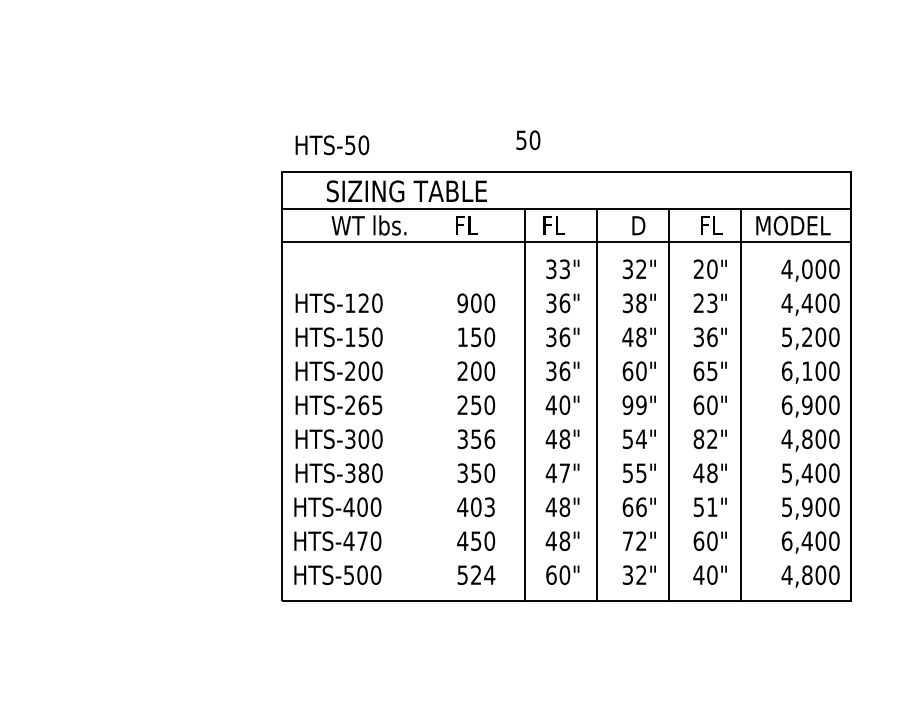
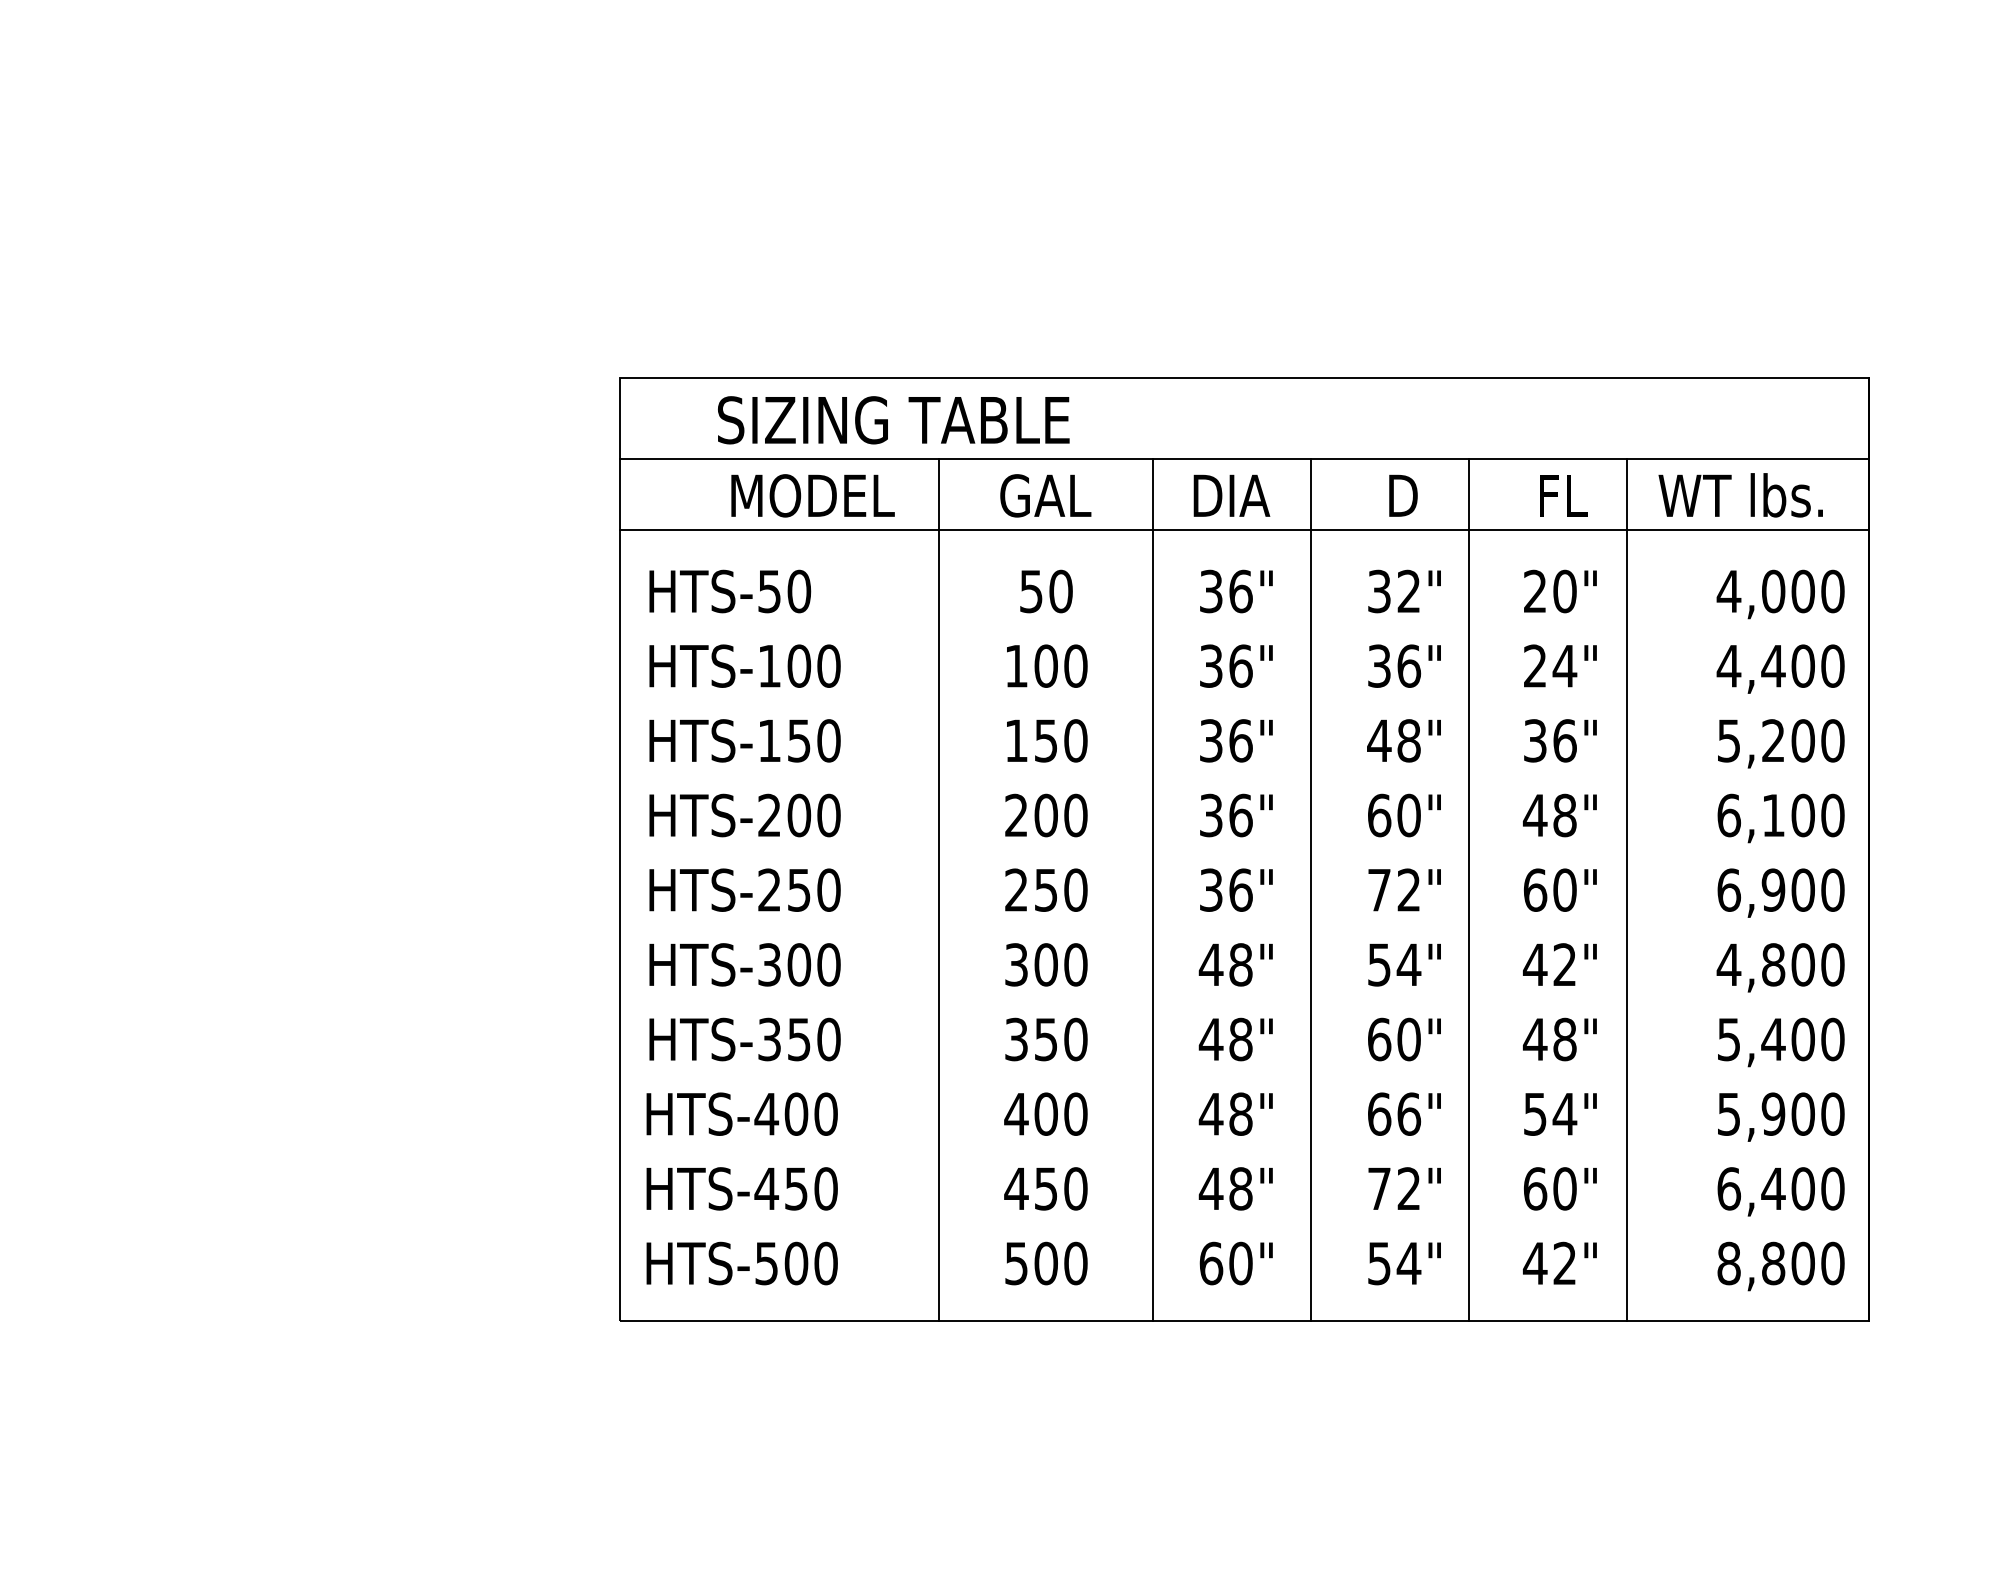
text: (528, 140) -> (1046, 591), moved
text: (332, 145) -> (730, 591), moved
text: (369, 225) -> (811, 495), WT lbs. -> MODEL
text: (475, 225) -> (1044, 495), FL -> GAL
text: (560, 225) -> (1231, 495), FL -> DIA
text: (792, 225) -> (1740, 495), MODEL -> WT lbs.
text: (564, 269) -> (1240, 591), 33" -> 36"
text: (641, 302) -> (1409, 664), 38" -> 36"
text: (363, 303) -> (798, 666), HTS-120 -> HTS-100
text: (462, 303) -> (1015, 666), 900 -> 100
text: (711, 303) -> (1563, 666), 23" -> 24"
text: (705, 371) -> (1549, 816), 65" -> 48"
line: (427, 404) -> (939, 888), added
text: (370, 405) -> (813, 890), HTS-265 -> HTS-250
text: (557, 405) -> (1224, 890), 40" -> 36"
text: (634, 405) -> (1393, 890), 99" -> 72"
text: (483, 439) -> (1062, 965), 356 -> 300
text: (698, 439) -> (1534, 965), 82" -> 42"
text: (363, 473) -> (798, 1040), HTS-380 -> HTS-350
text: (564, 473) -> (1240, 1040), 47" -> 48"
text: (634, 473) -> (1393, 1040), 55" -> 60"
text: (711, 506) -> (1563, 1112), 51" -> 54"
text: (489, 507) -> (1075, 1114), 403 -> 400
text: (362, 541) -> (796, 1189), HTS-470 -> HTS-450
text: (483, 574) -> (1062, 1262), 524 -> 500
text: (634, 574) -> (1393, 1262), 32" -> 54"
text: (712, 574) -> (1565, 1262), 40" -> 42"
text: (786, 574) -> (1727, 1262), 4,800 -> 8,800

